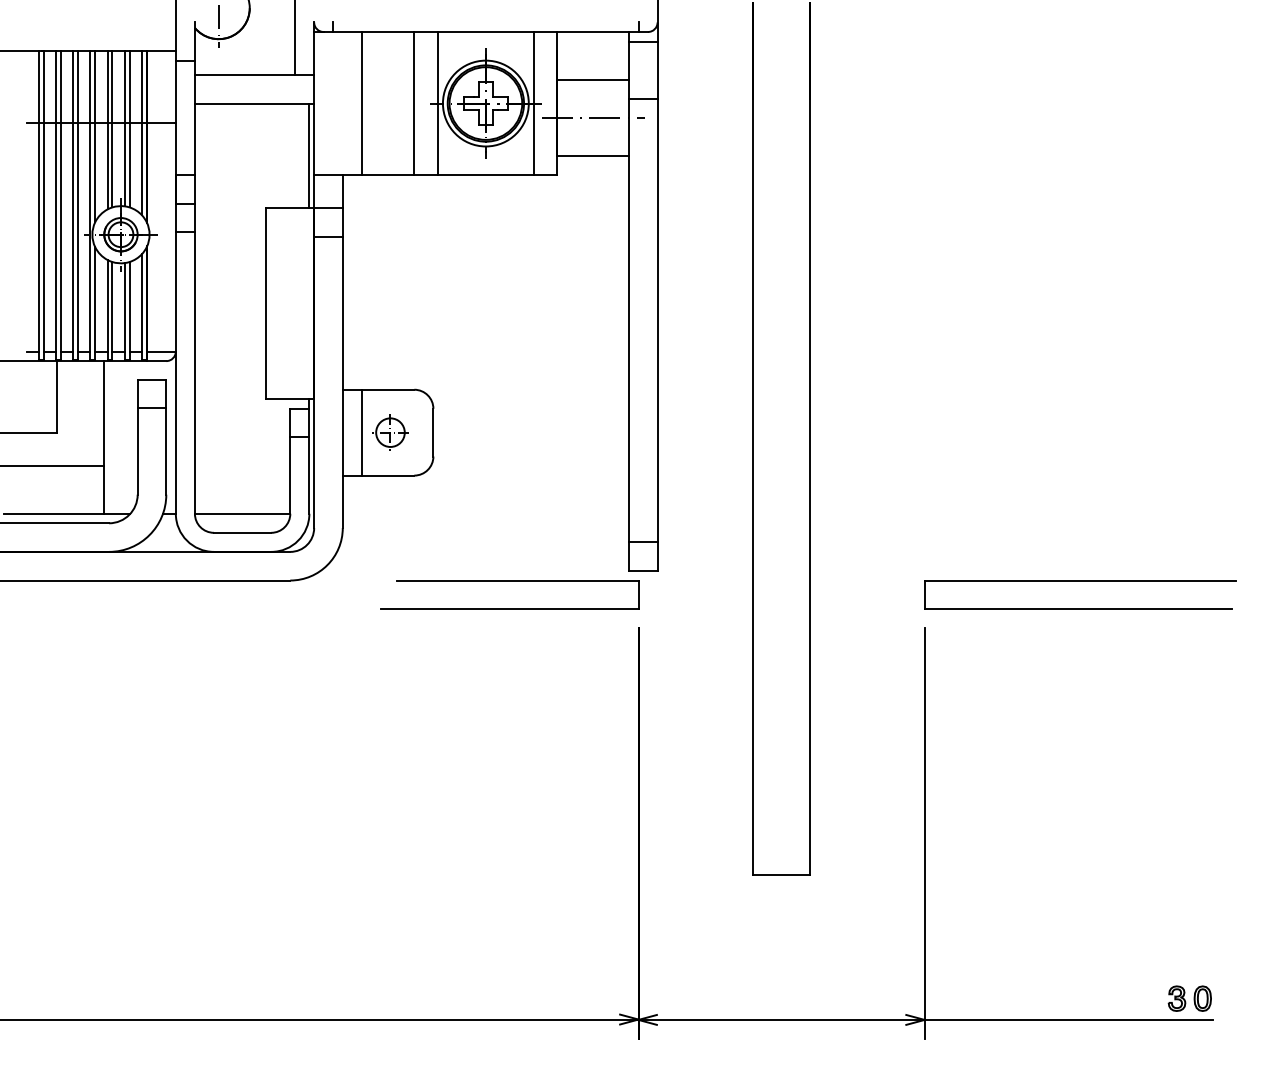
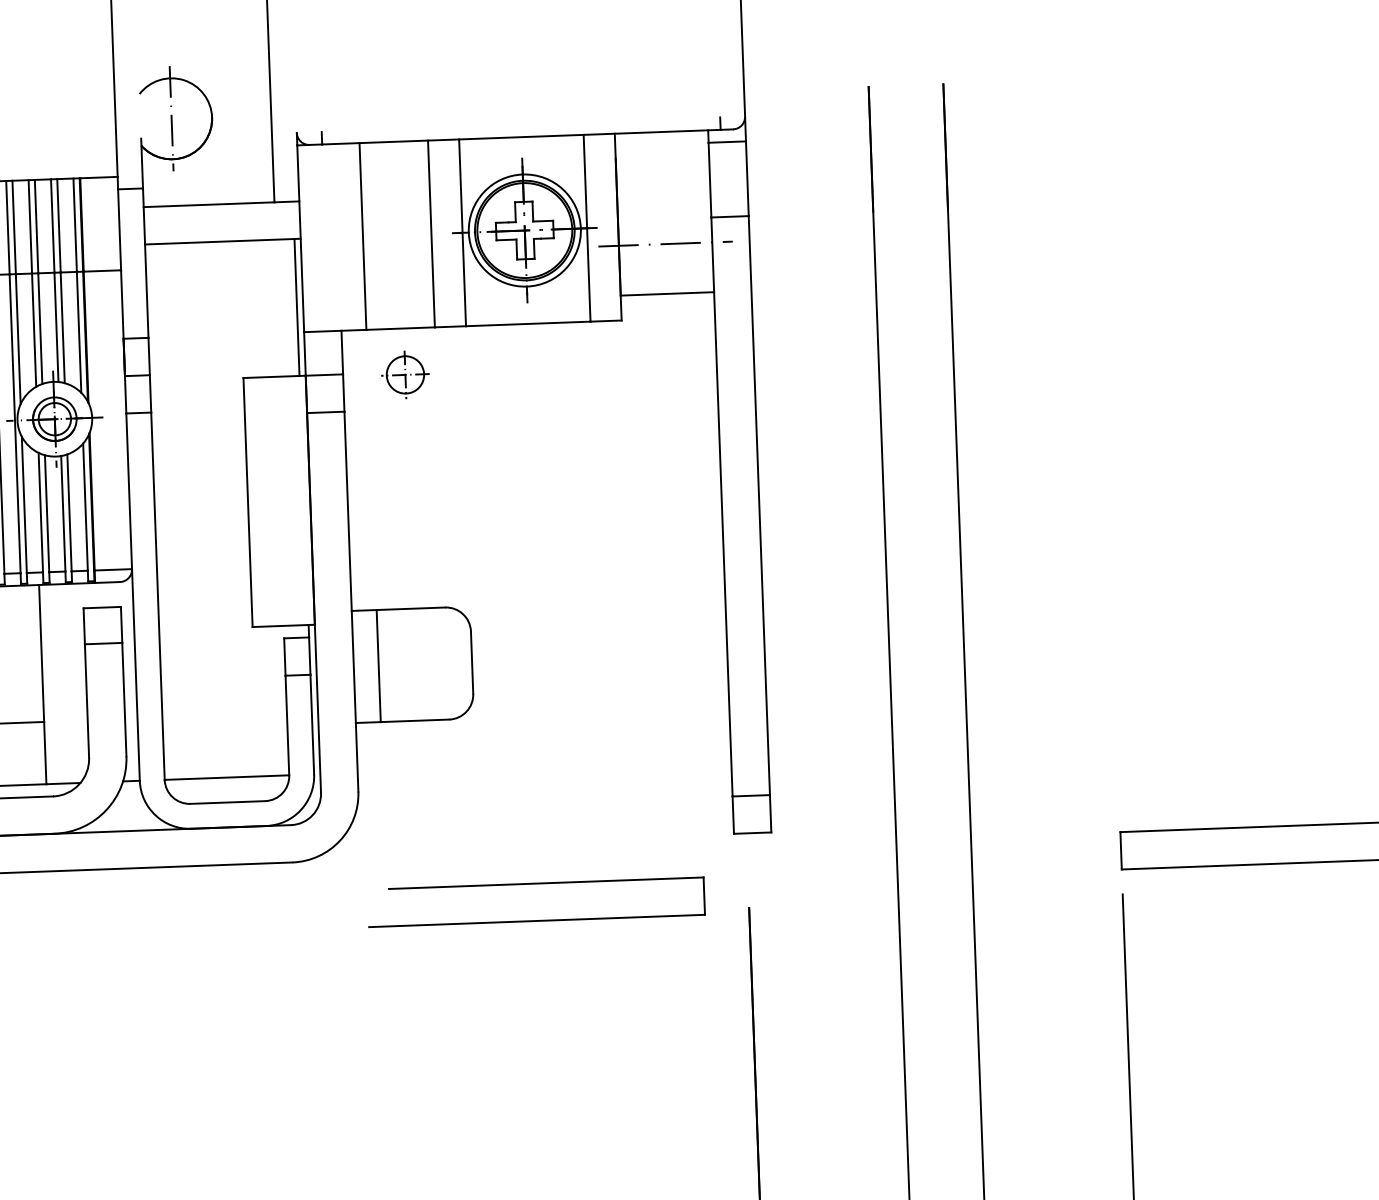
line: (592, 79) -> (662, 194), removed
part: (390, 432) -> (405, 374), moved
part: (509, 581) -> (535, 884), moved

